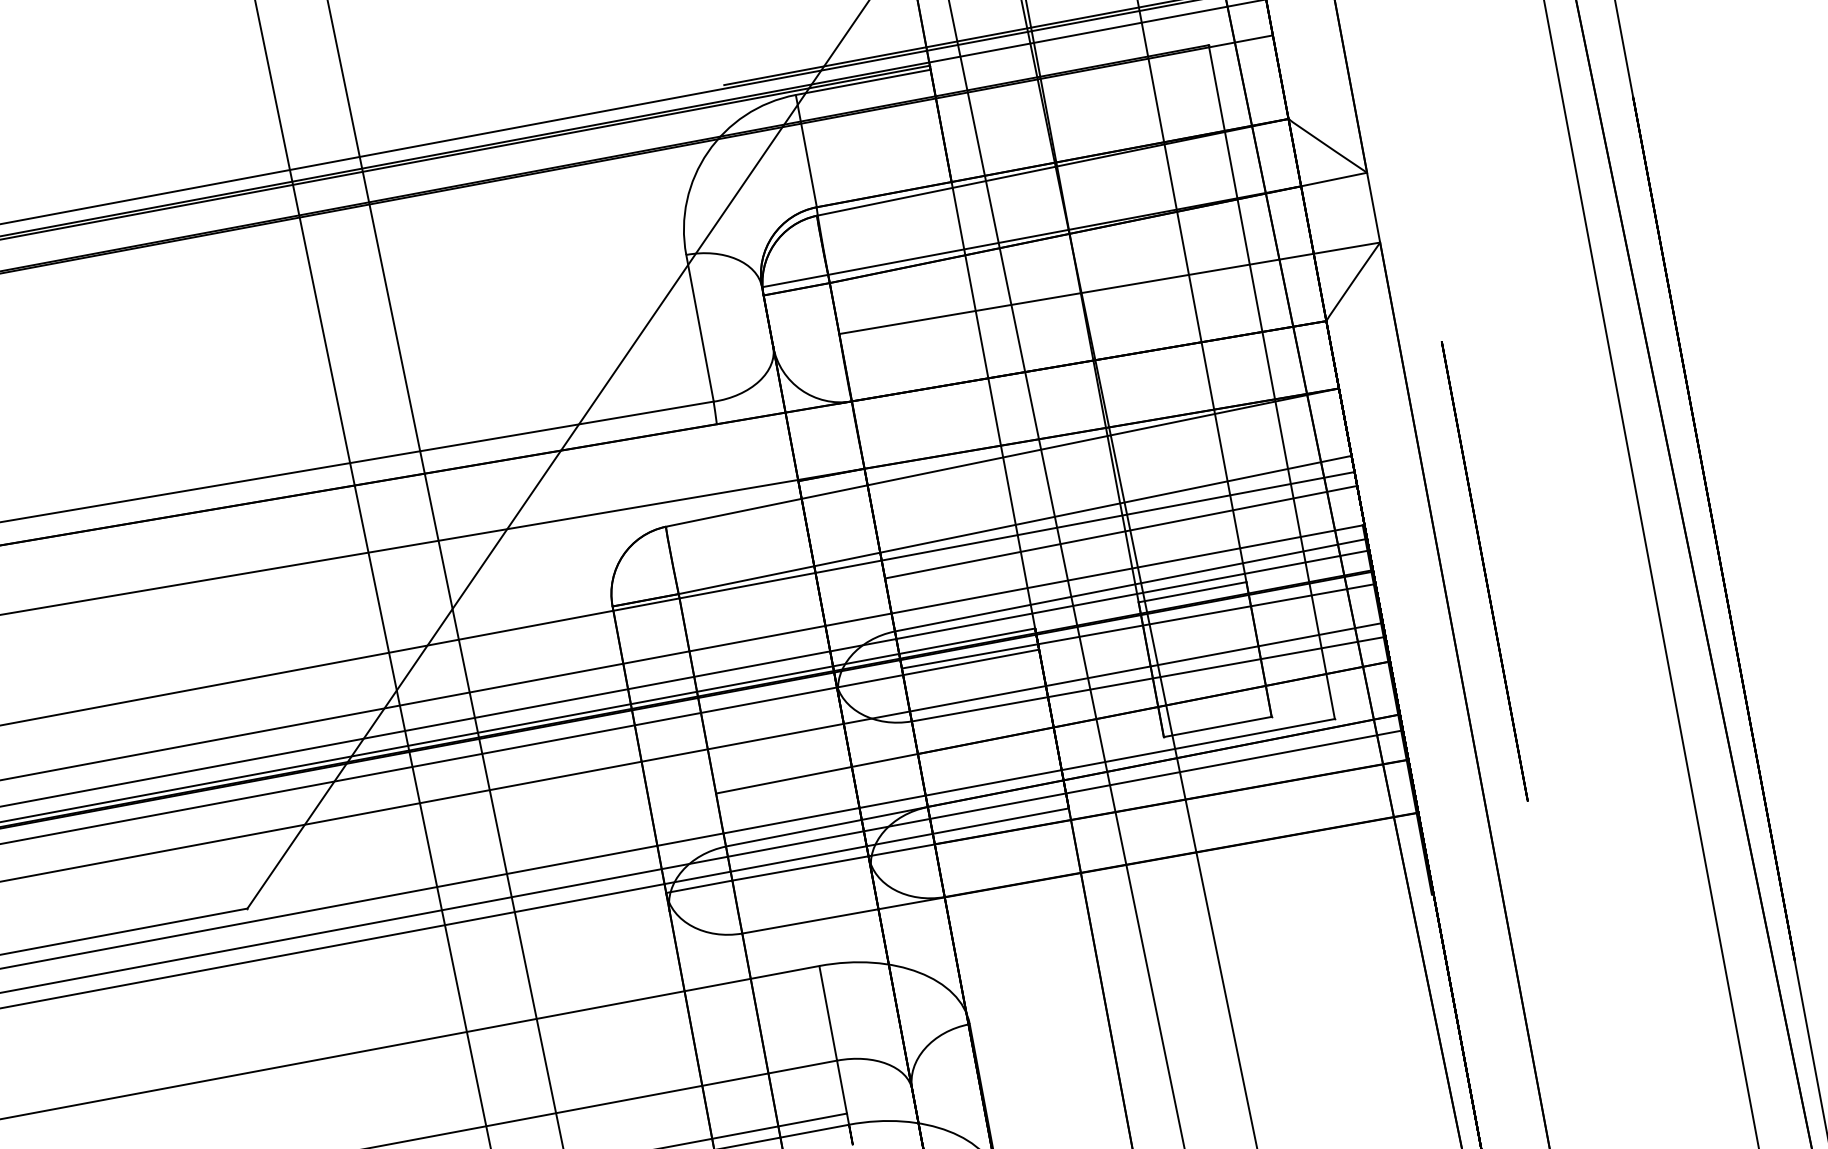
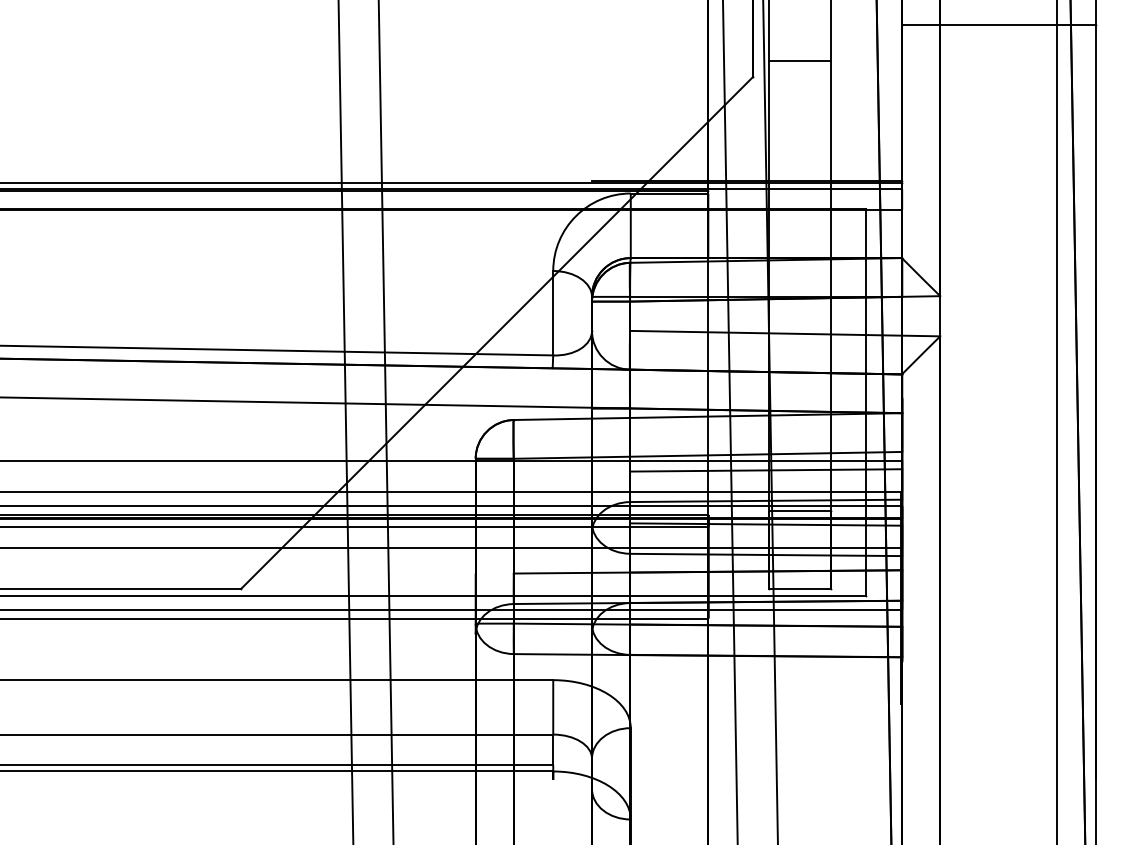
line: (1485, 570) -> (964, 529), removed

